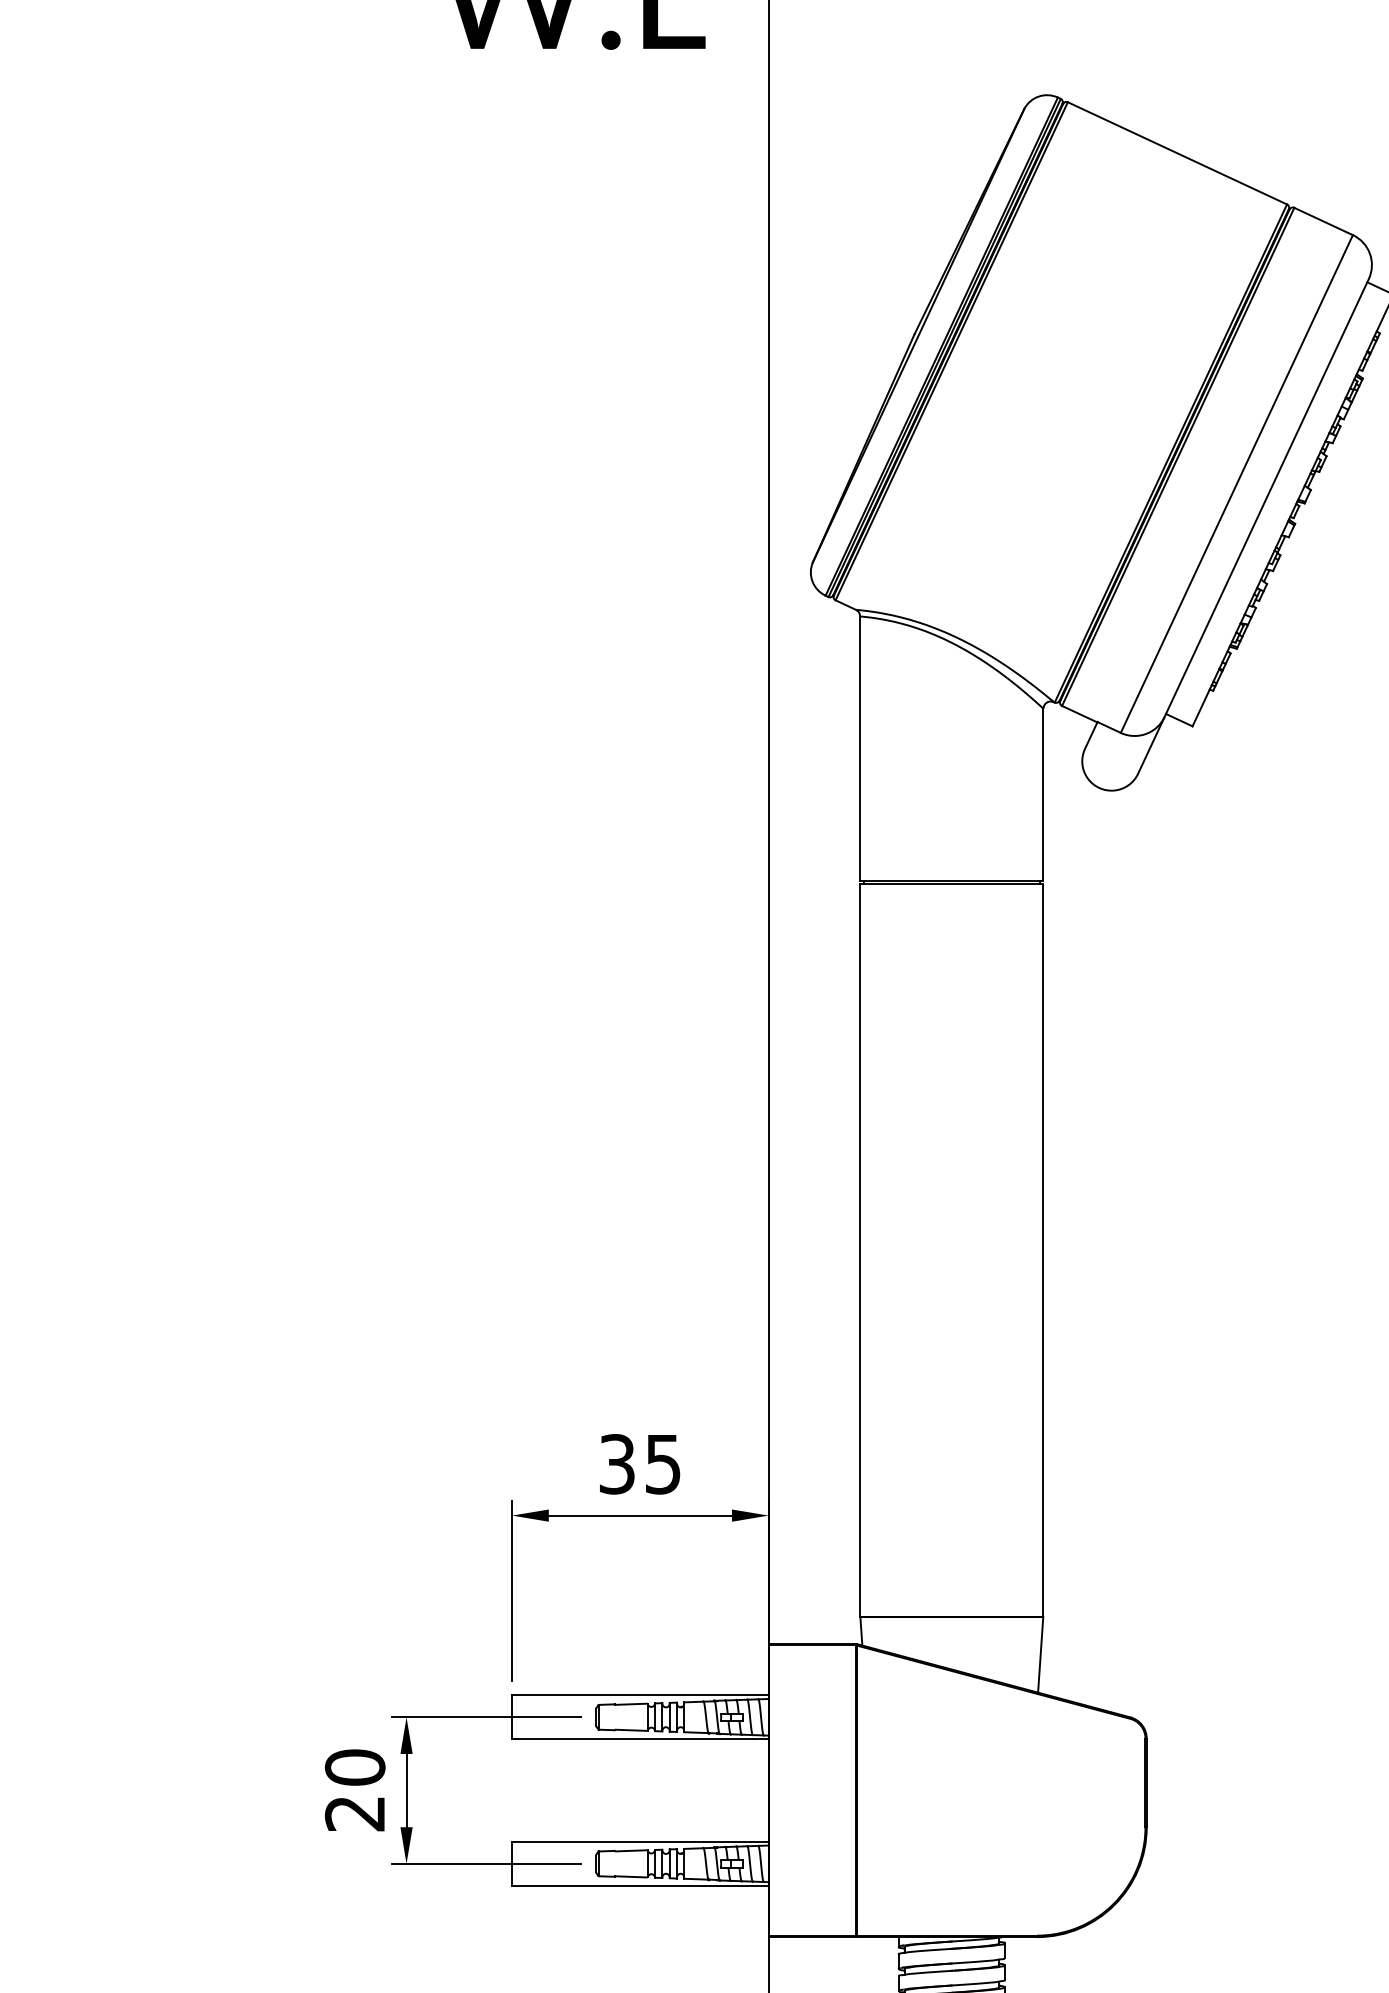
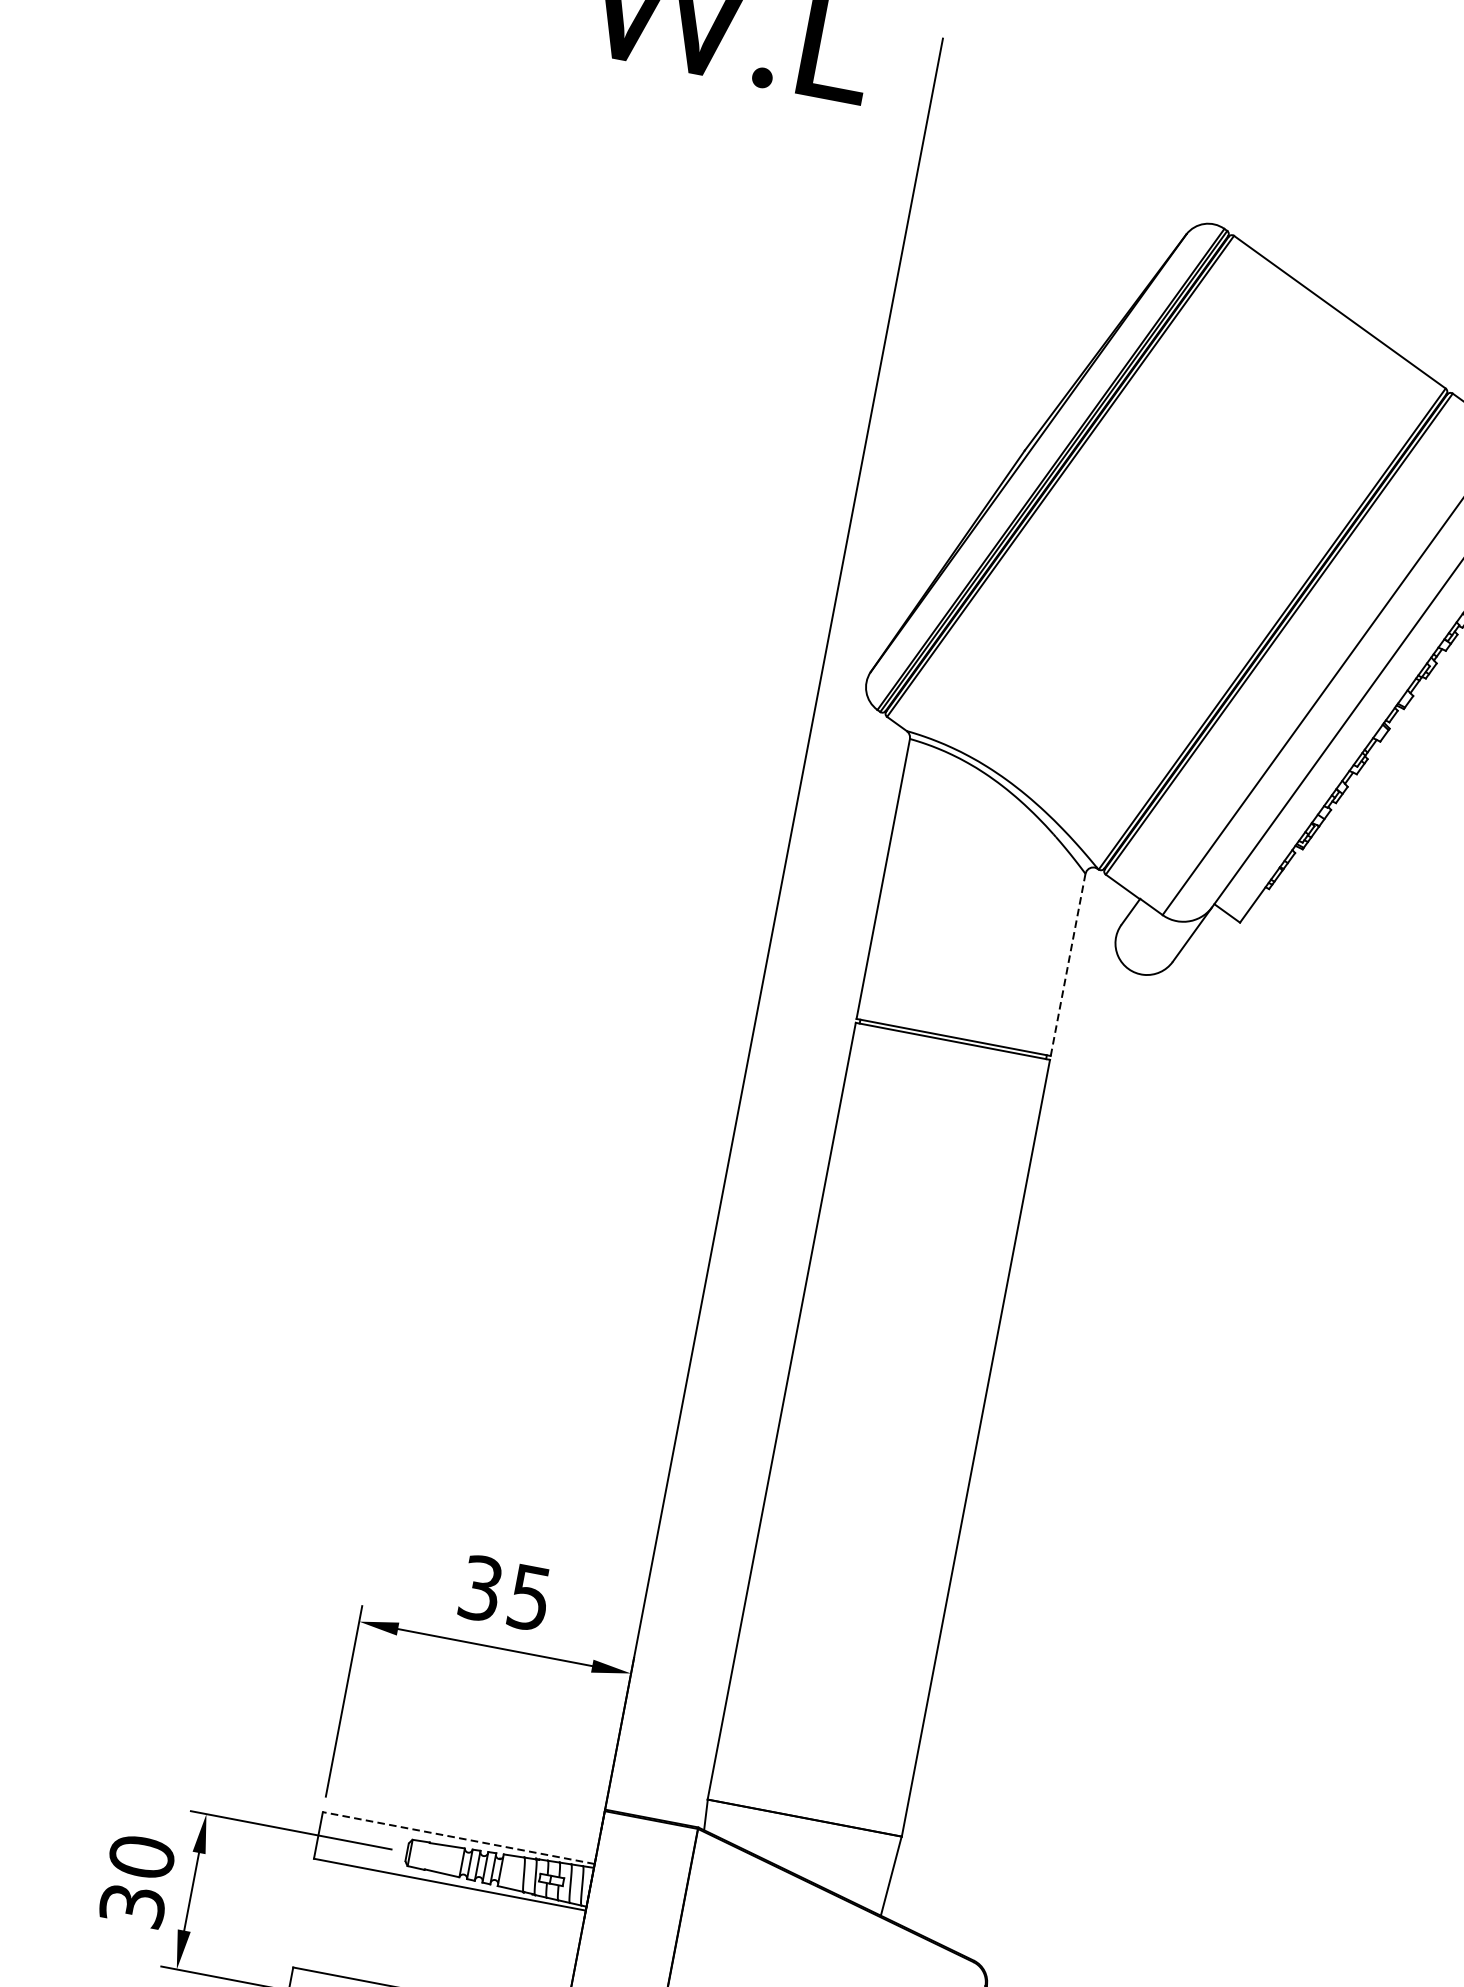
line: (1043, 794) -> (1068, 964), solid -> dashed
line: (639, 1695) -> (457, 1838), solid -> dashed
text: (355, 1813) -> (132, 1905), 20 -> 30

